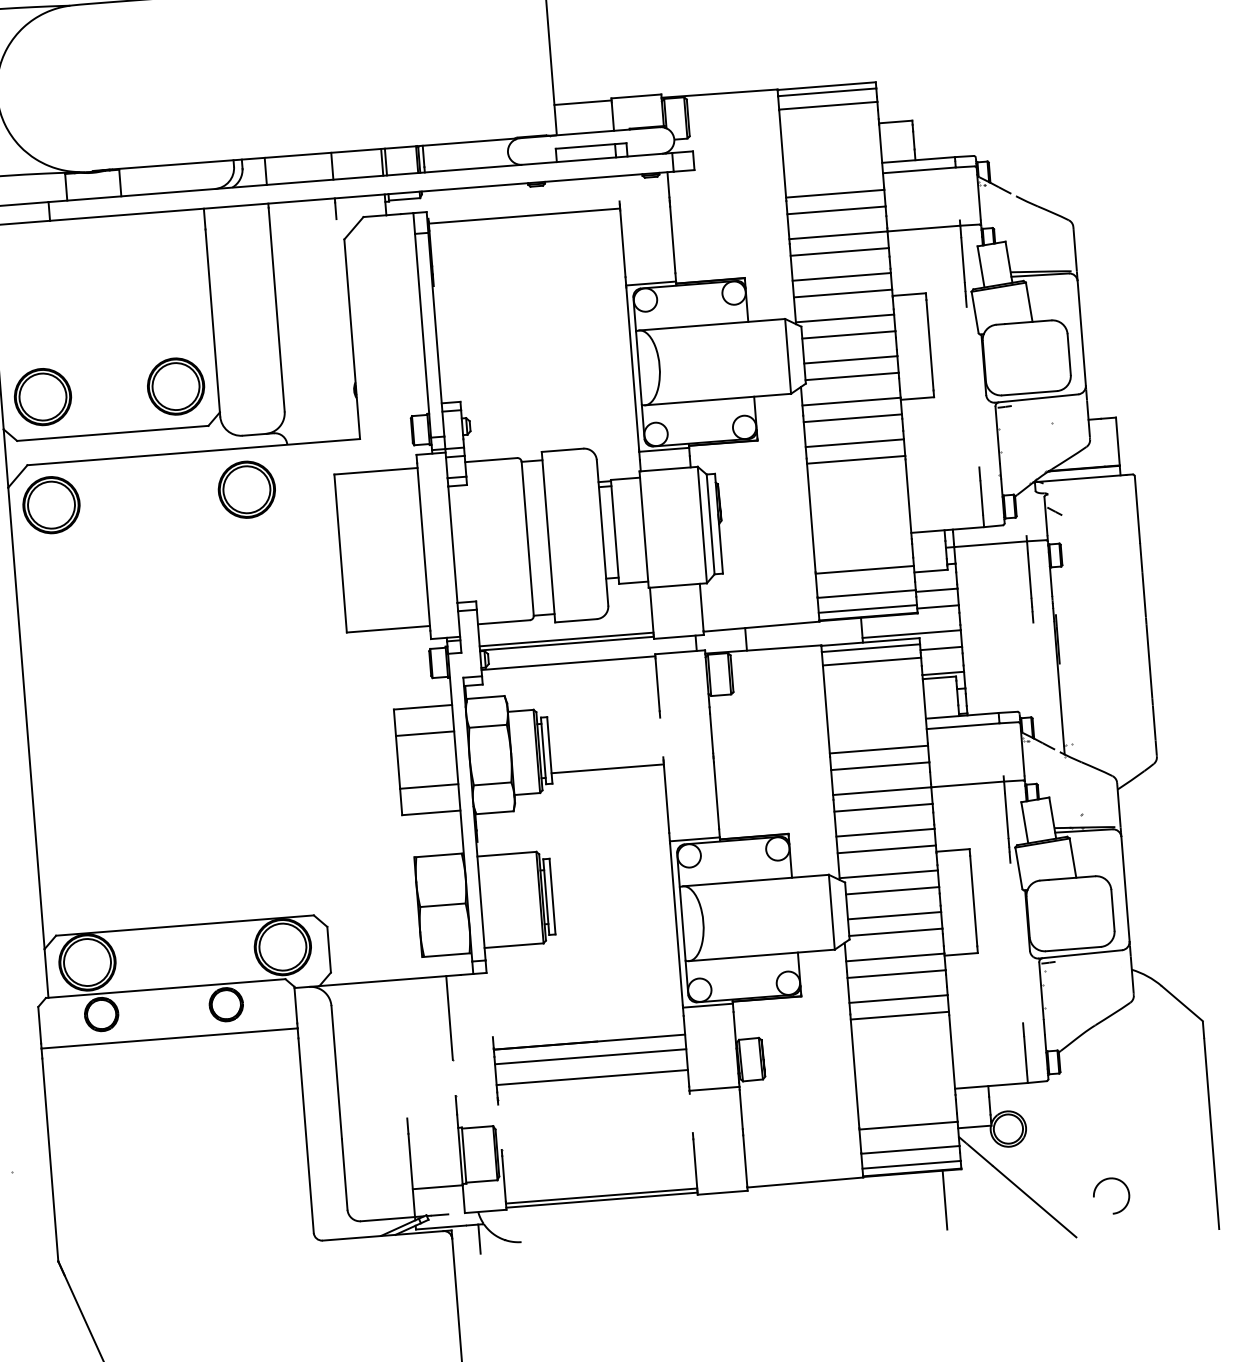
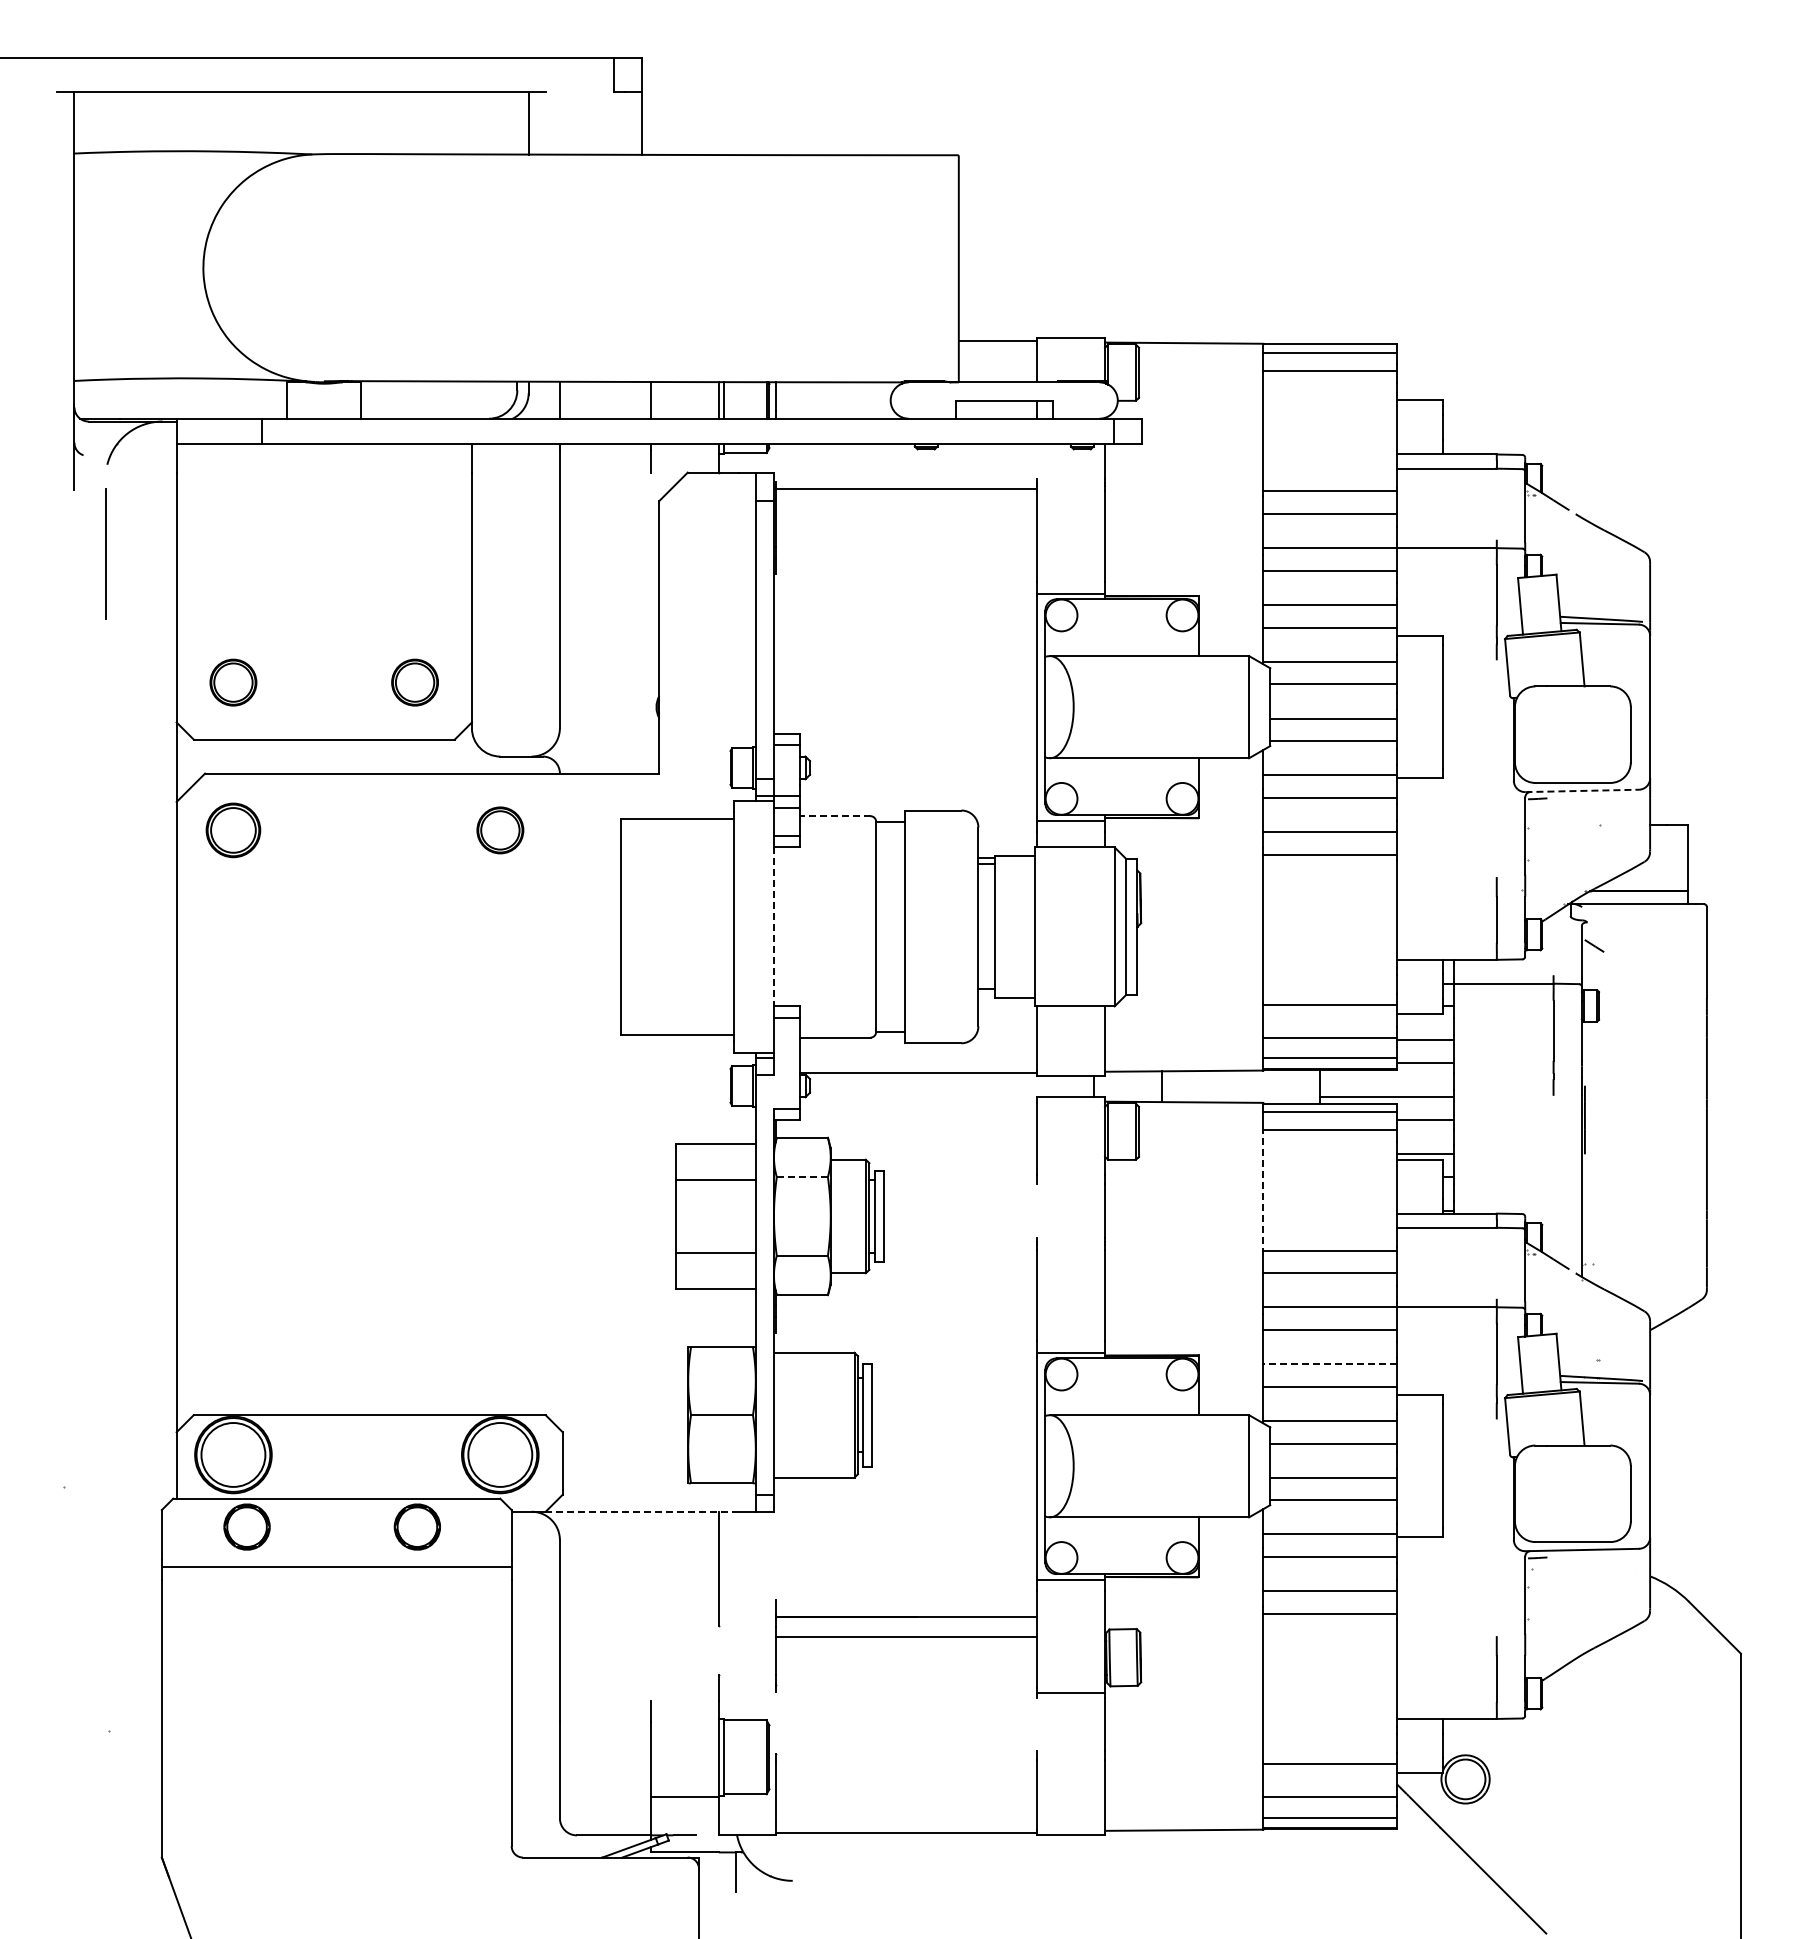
part: (175, 386) -> (414, 682), size x0.6
part: (43, 396) -> (233, 682), size x0.6
line: (1037, 398) -> (1582, 790), solid -> dashed
line: (490, 460) -> (834, 816), solid -> dashed
part: (247, 489) -> (500, 830), size x0.6
part: (51, 505) -> (233, 830), size x0.7
line: (452, 545) -> (773, 927), solid -> dashed
line: (566, 639) -> (917, 1067), removed
line: (567, 663) -> (917, 1100), removed
line: (826, 710) -> (1263, 1192), solid -> dashed
line: (488, 726) -> (802, 1177), solid -> dashed
line: (607, 768) -> (959, 1247), removed
line: (884, 833) -> (1329, 1364), solid -> dashed
line: (390, 980) -> (642, 1511), solid -> dashed
line: (591, 1077) -> (905, 1665), removed
line: (601, 1195) -> (905, 1826), removed
line: (944, 1199) -> (1371, 1868), removed
arc: (1123, 1207) -> (1613, 1898), removed

